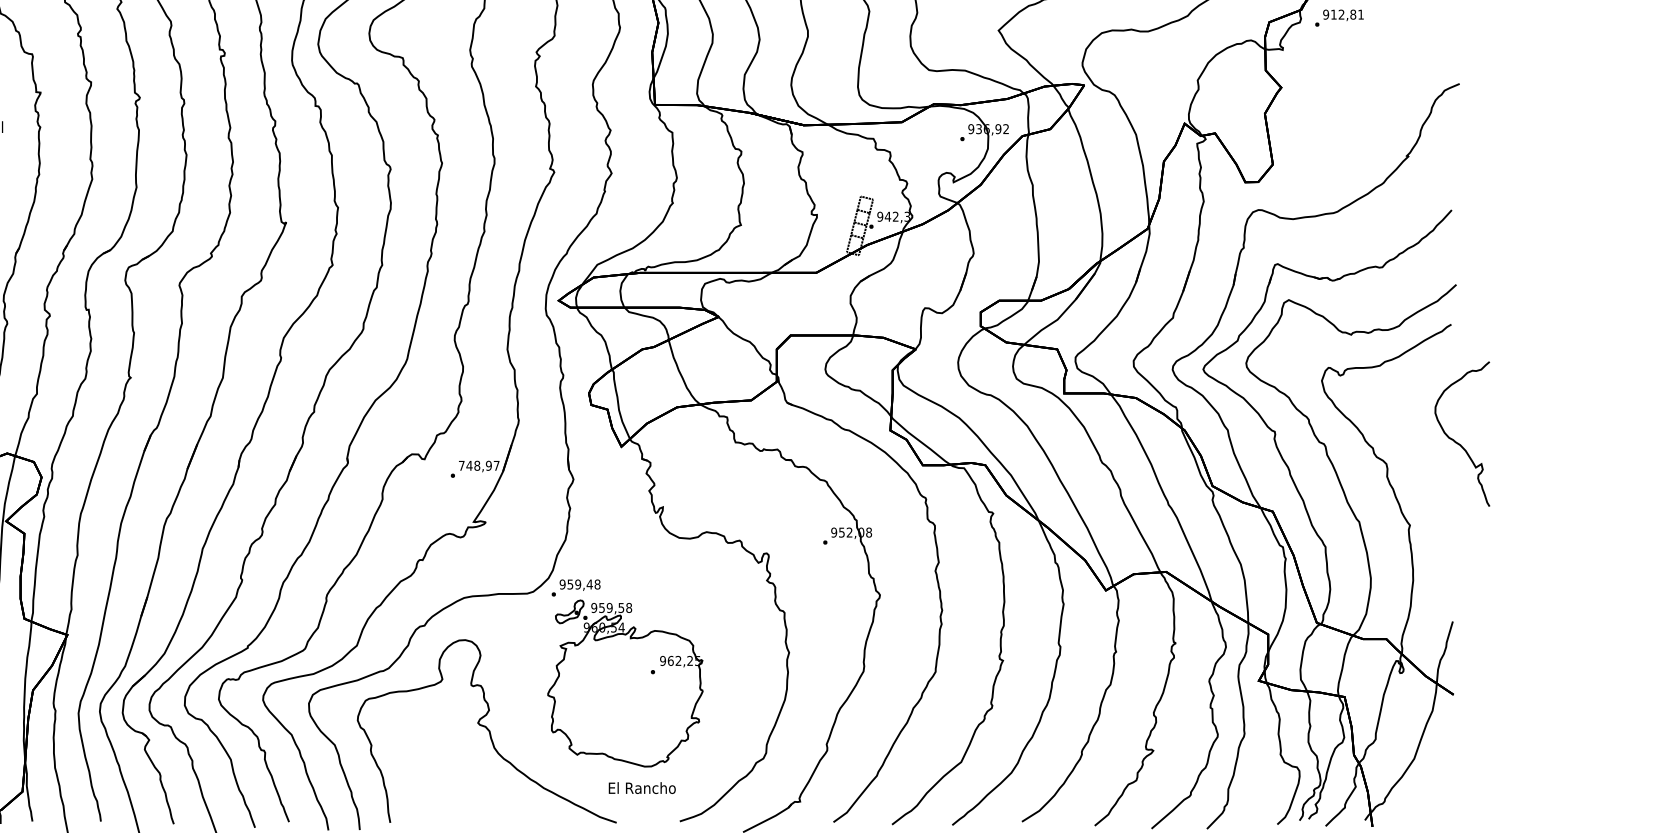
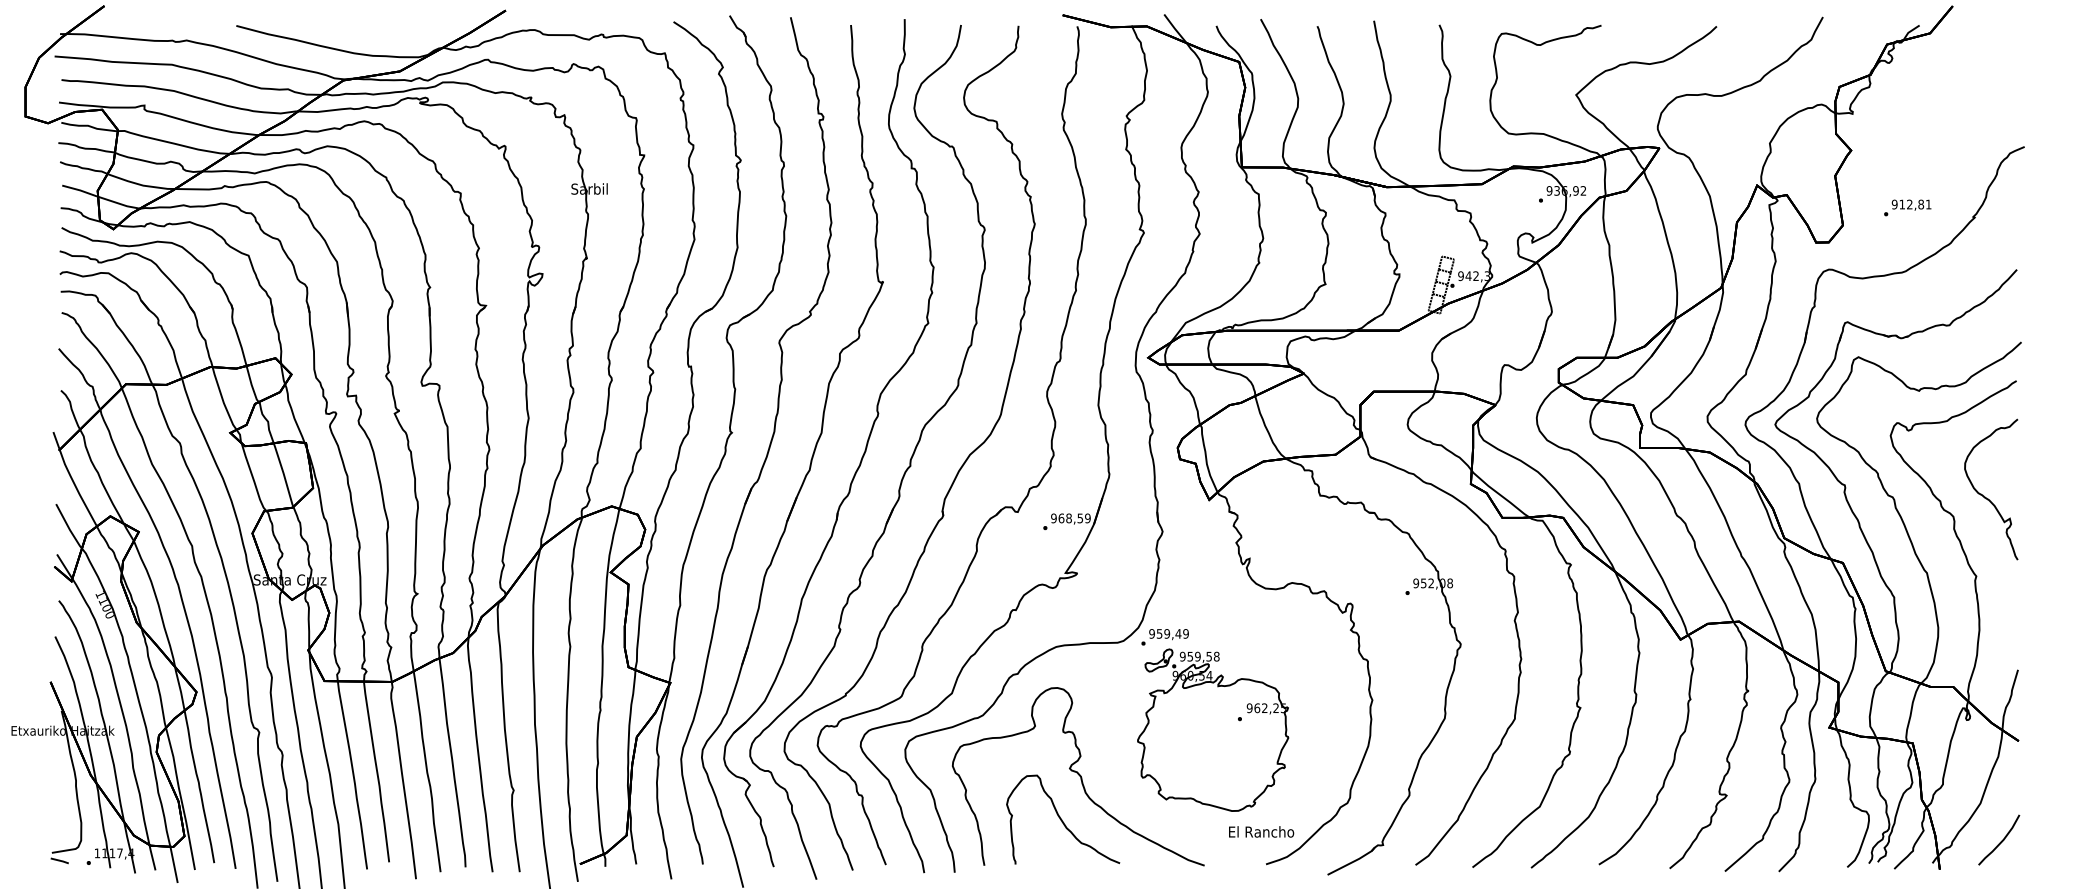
text: (1339, 17) -> (1907, 207), moved
curve: (1455, 440) -> (1984, 495), moved
text: (478, 465) -> (1070, 518), 748,97 -> 968,59
text: (597, 584) -> (1185, 633), 959,48 -> 959,49
curve: (470, 775) -> (1062, 819), added
text: (642, 787) -> (1261, 831), moved
curve: (1435, 796) -> (2001, 840), added

